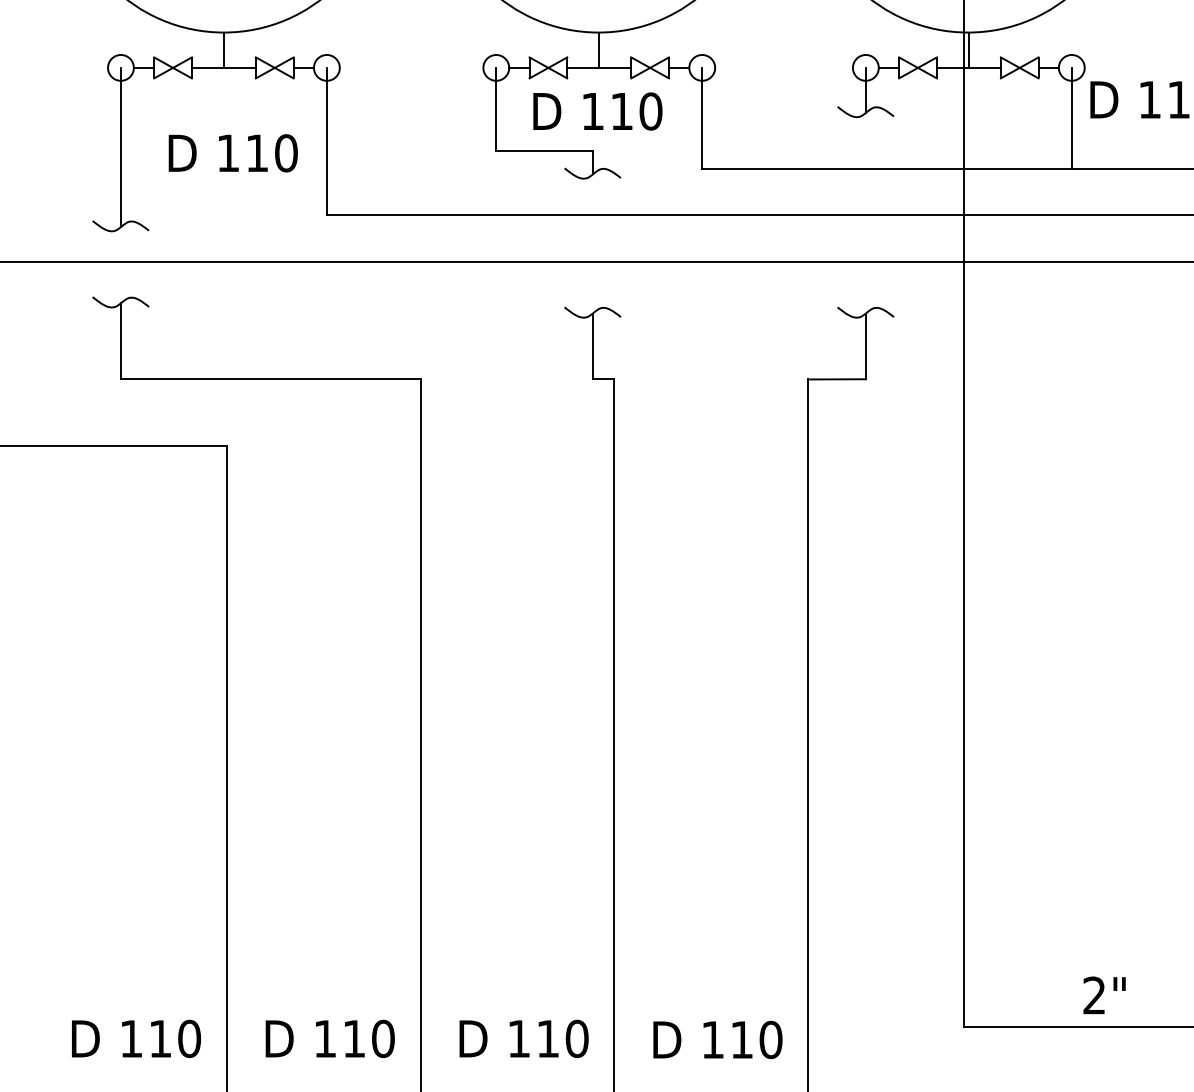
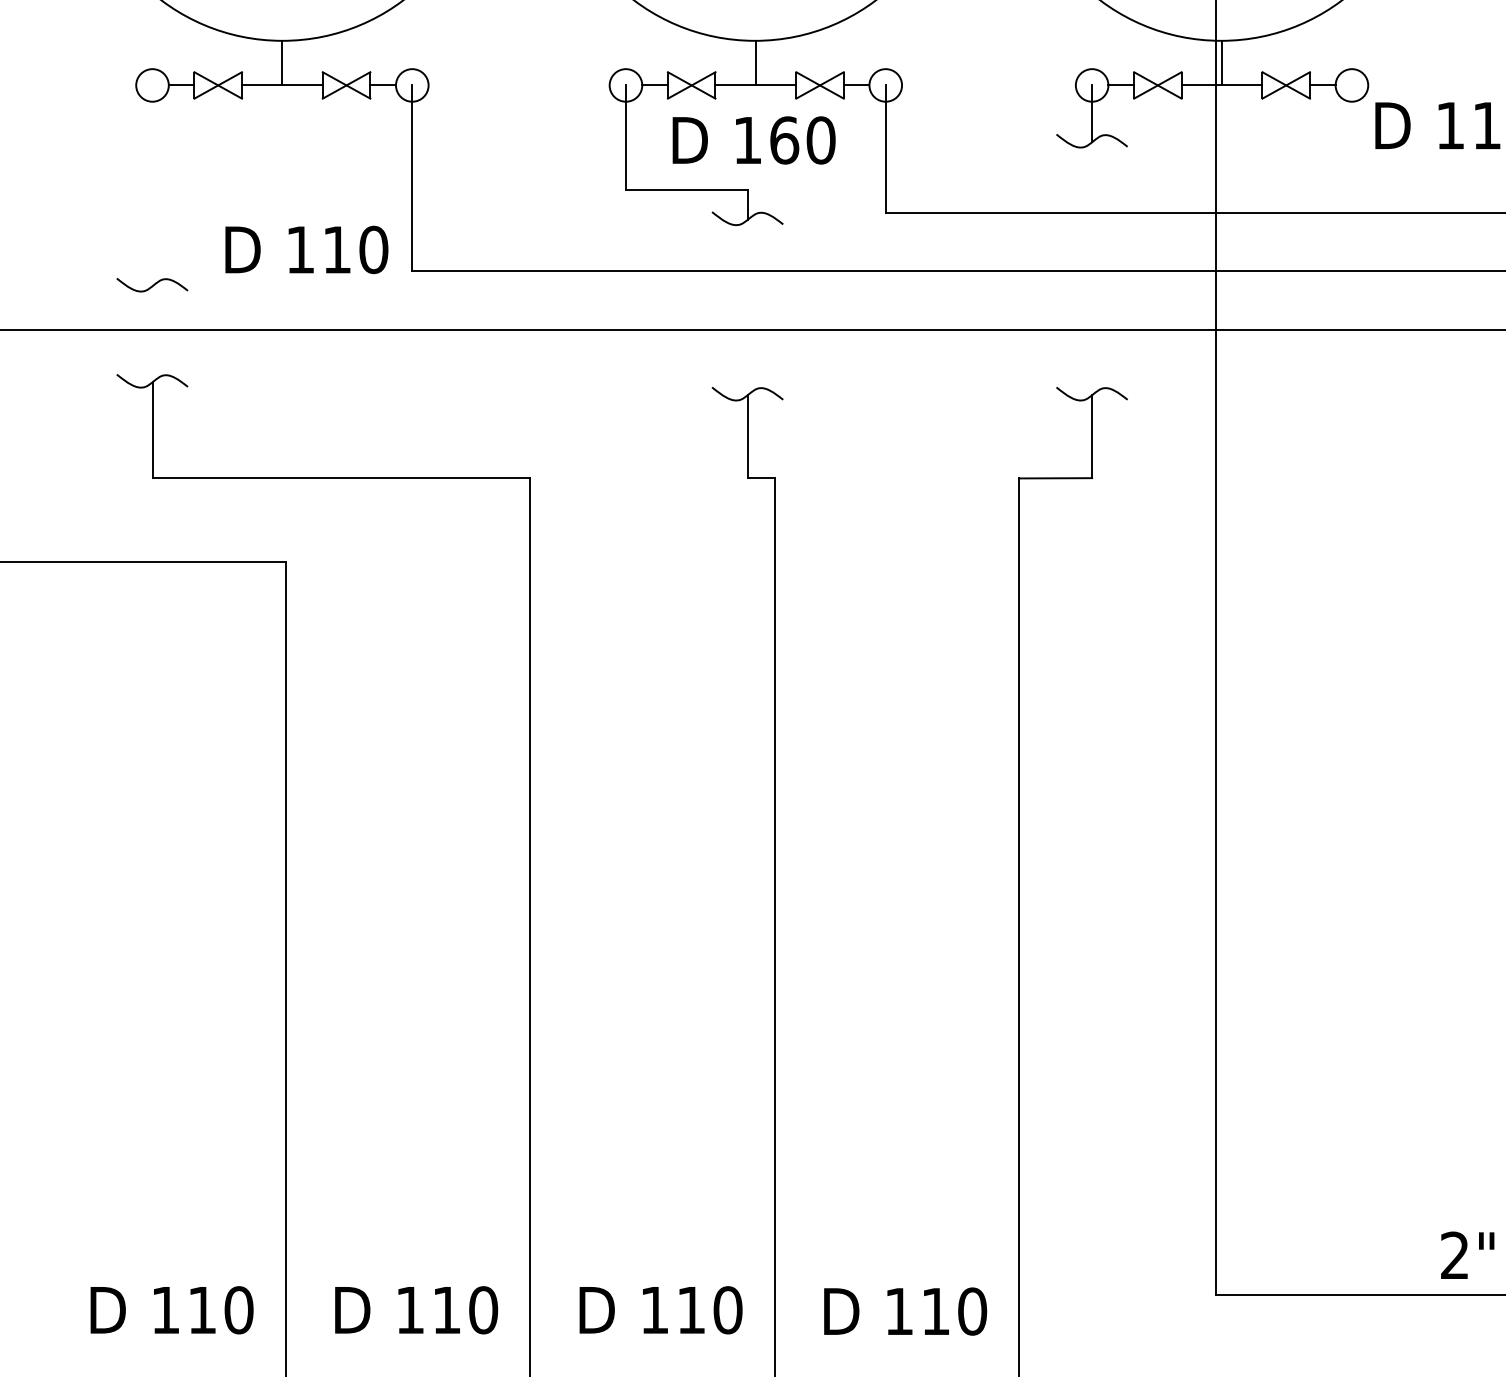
text: (621, 111) -> (783, 140), 110 -> 160
line: (1071, 117) -> (1351, 147), removed
line: (120, 147) -> (151, 185), removed
text: (232, 153) -> (305, 250), moved
text: (1104, 995) -> (1467, 1255), moved

